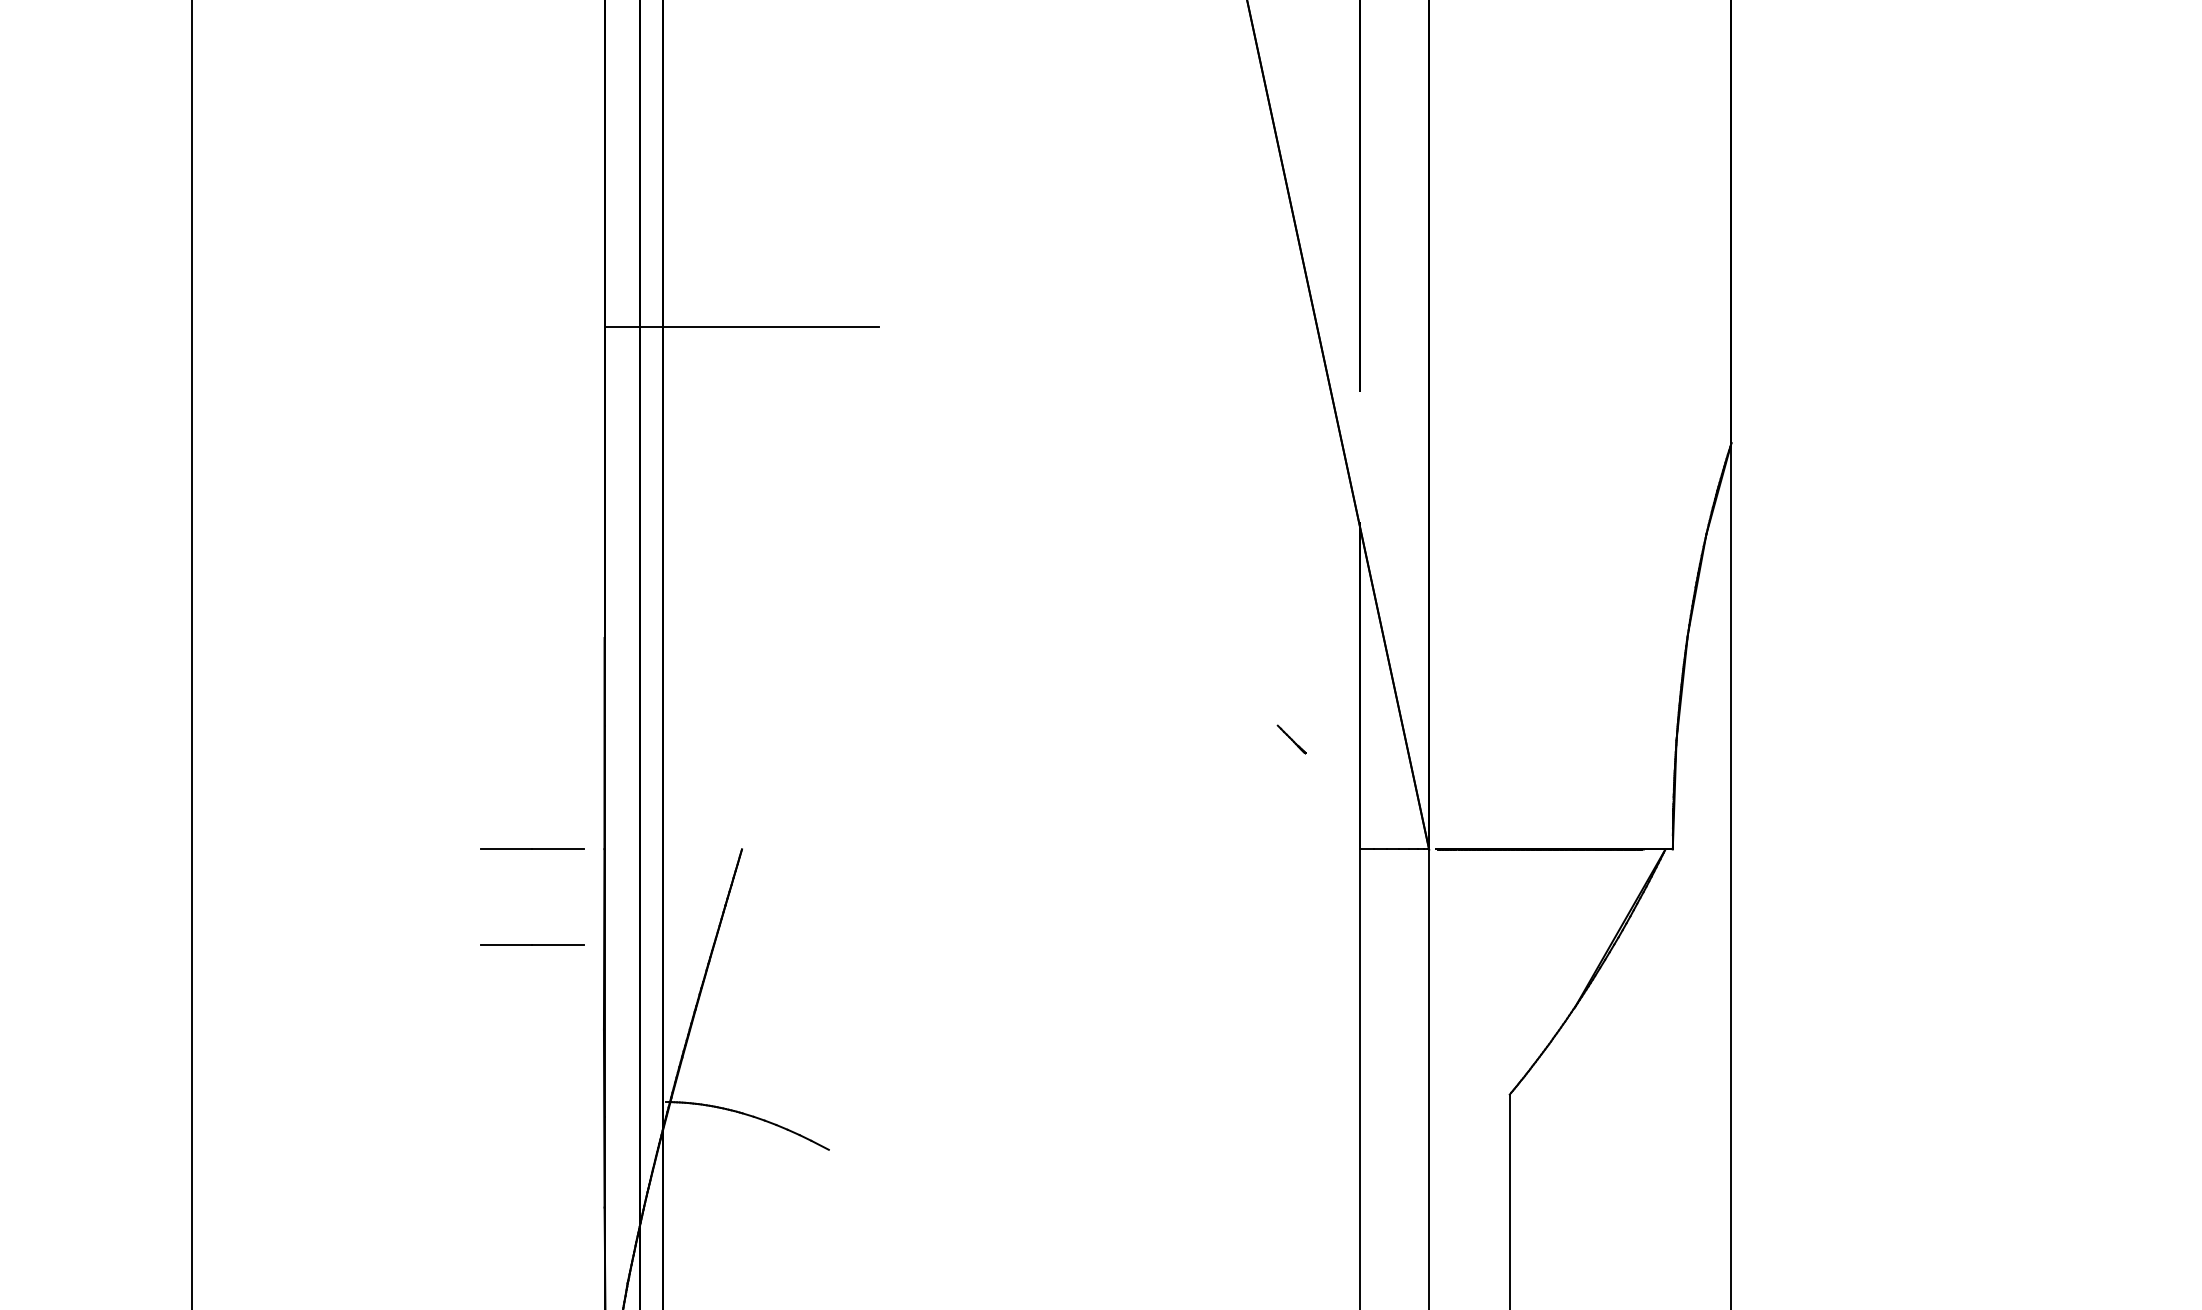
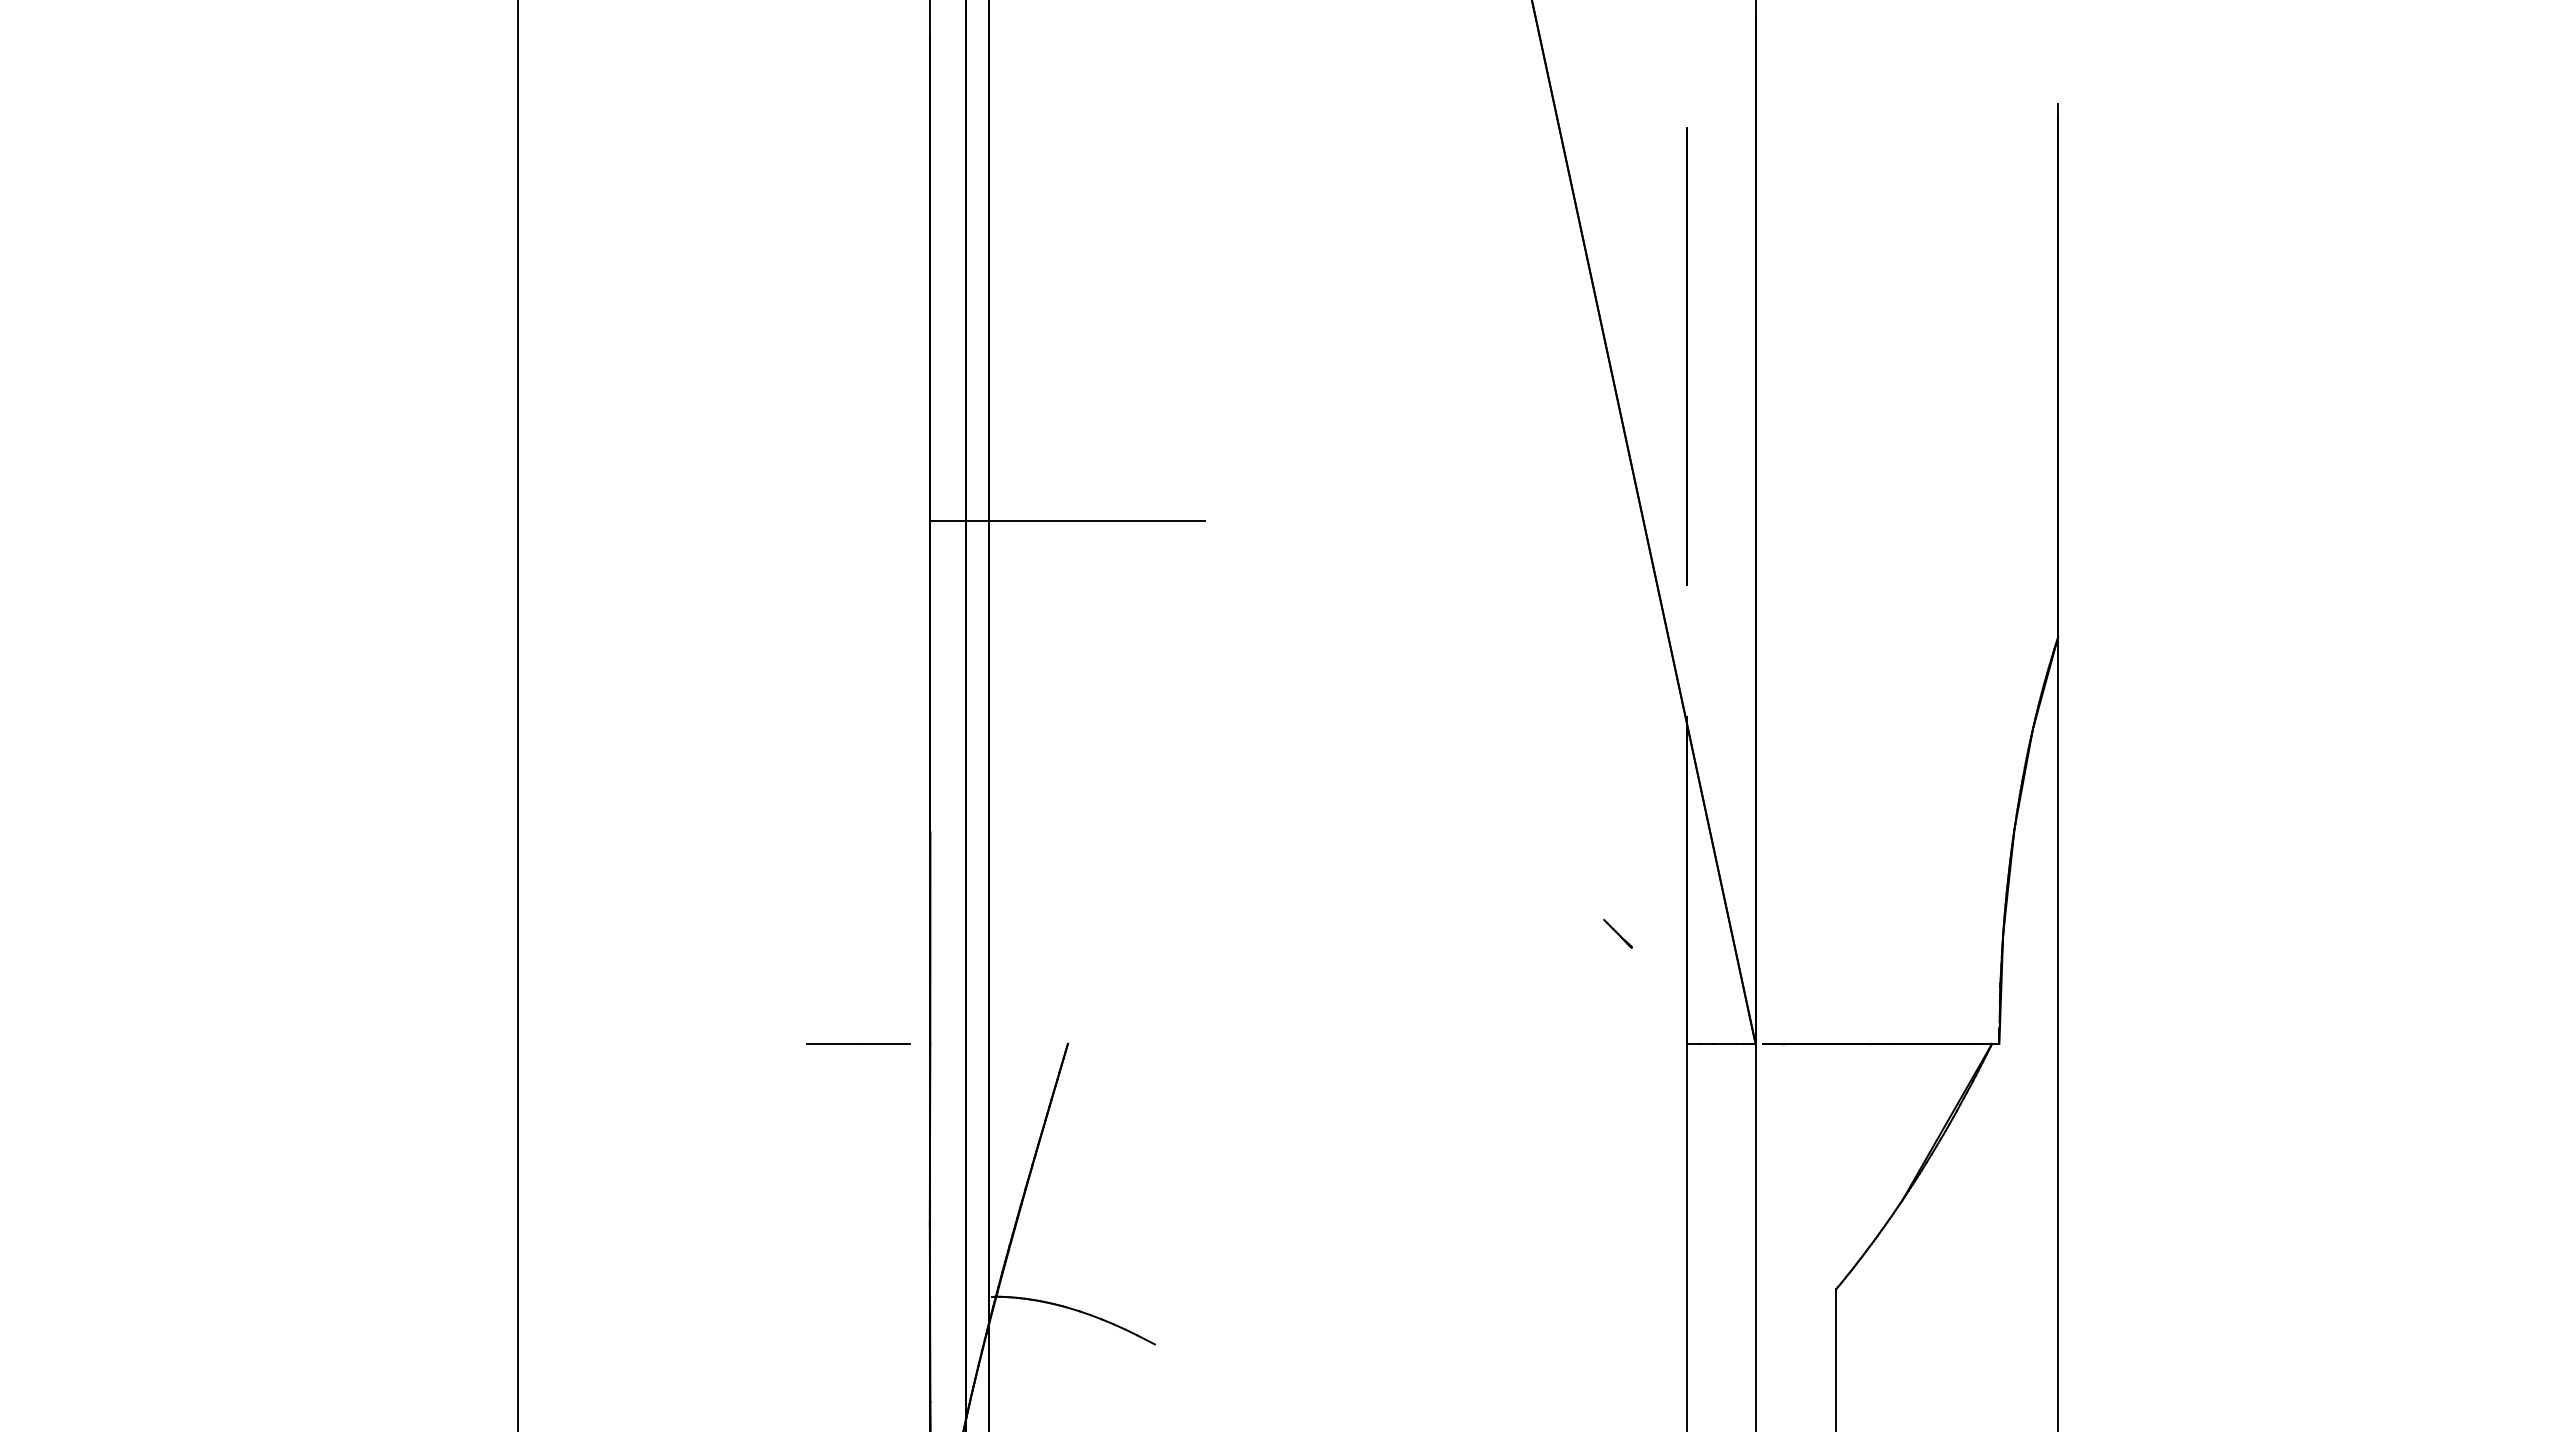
line: (532, 945) -> (858, 1139), removed

